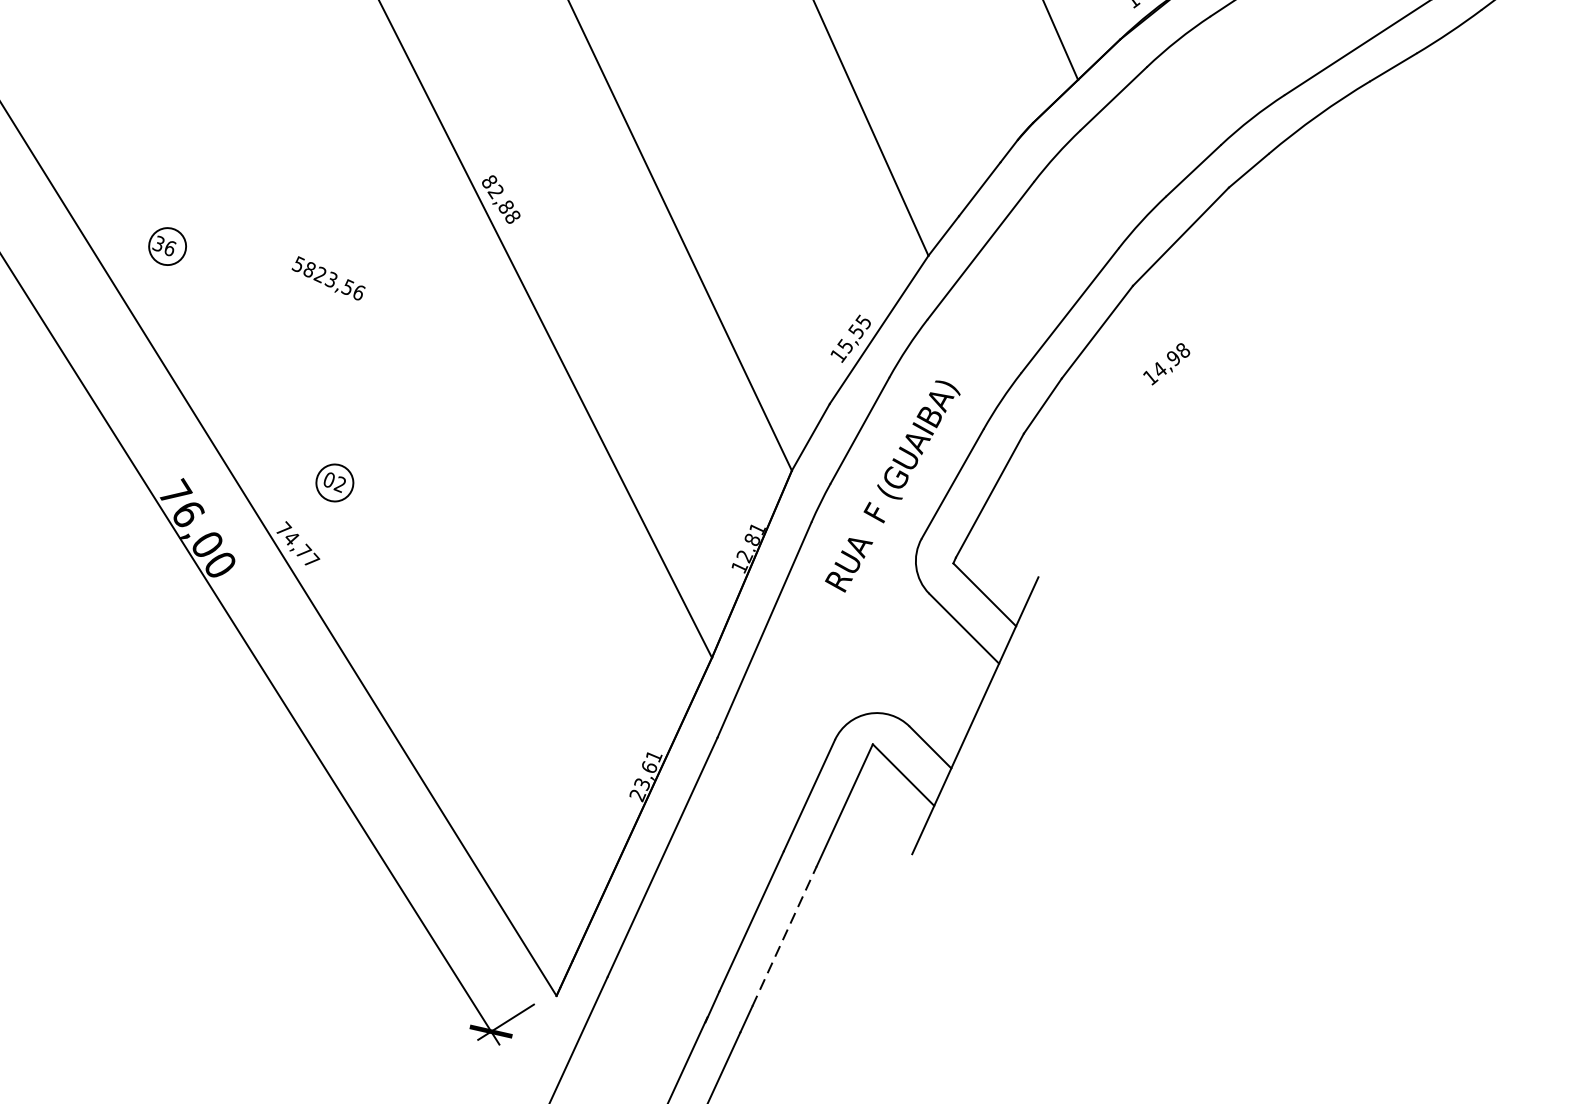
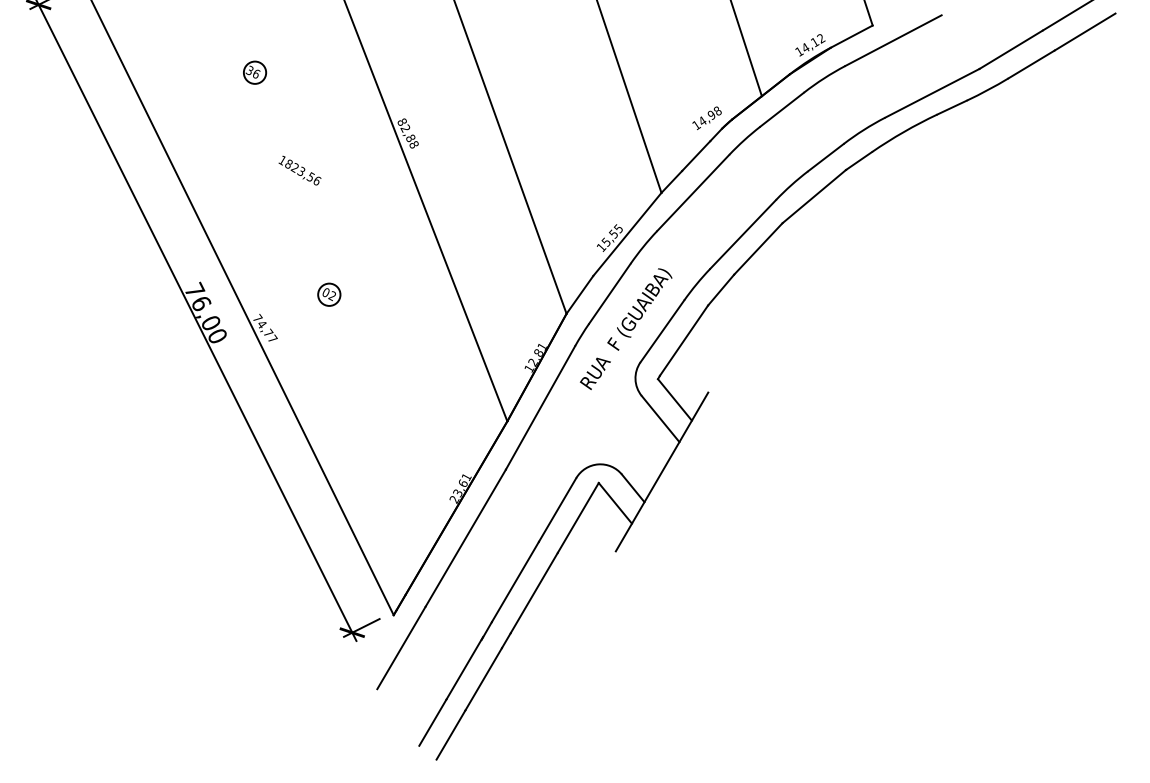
part: (168, 246) -> (255, 72), moved
text: (298, 264) -> (282, 160), 5823,56 -> 1823,56
text: (1165, 364) -> (706, 118), moved
part: (335, 482) -> (329, 294), moved
line: (784, 935) -> (534, 592), dashed -> solid

